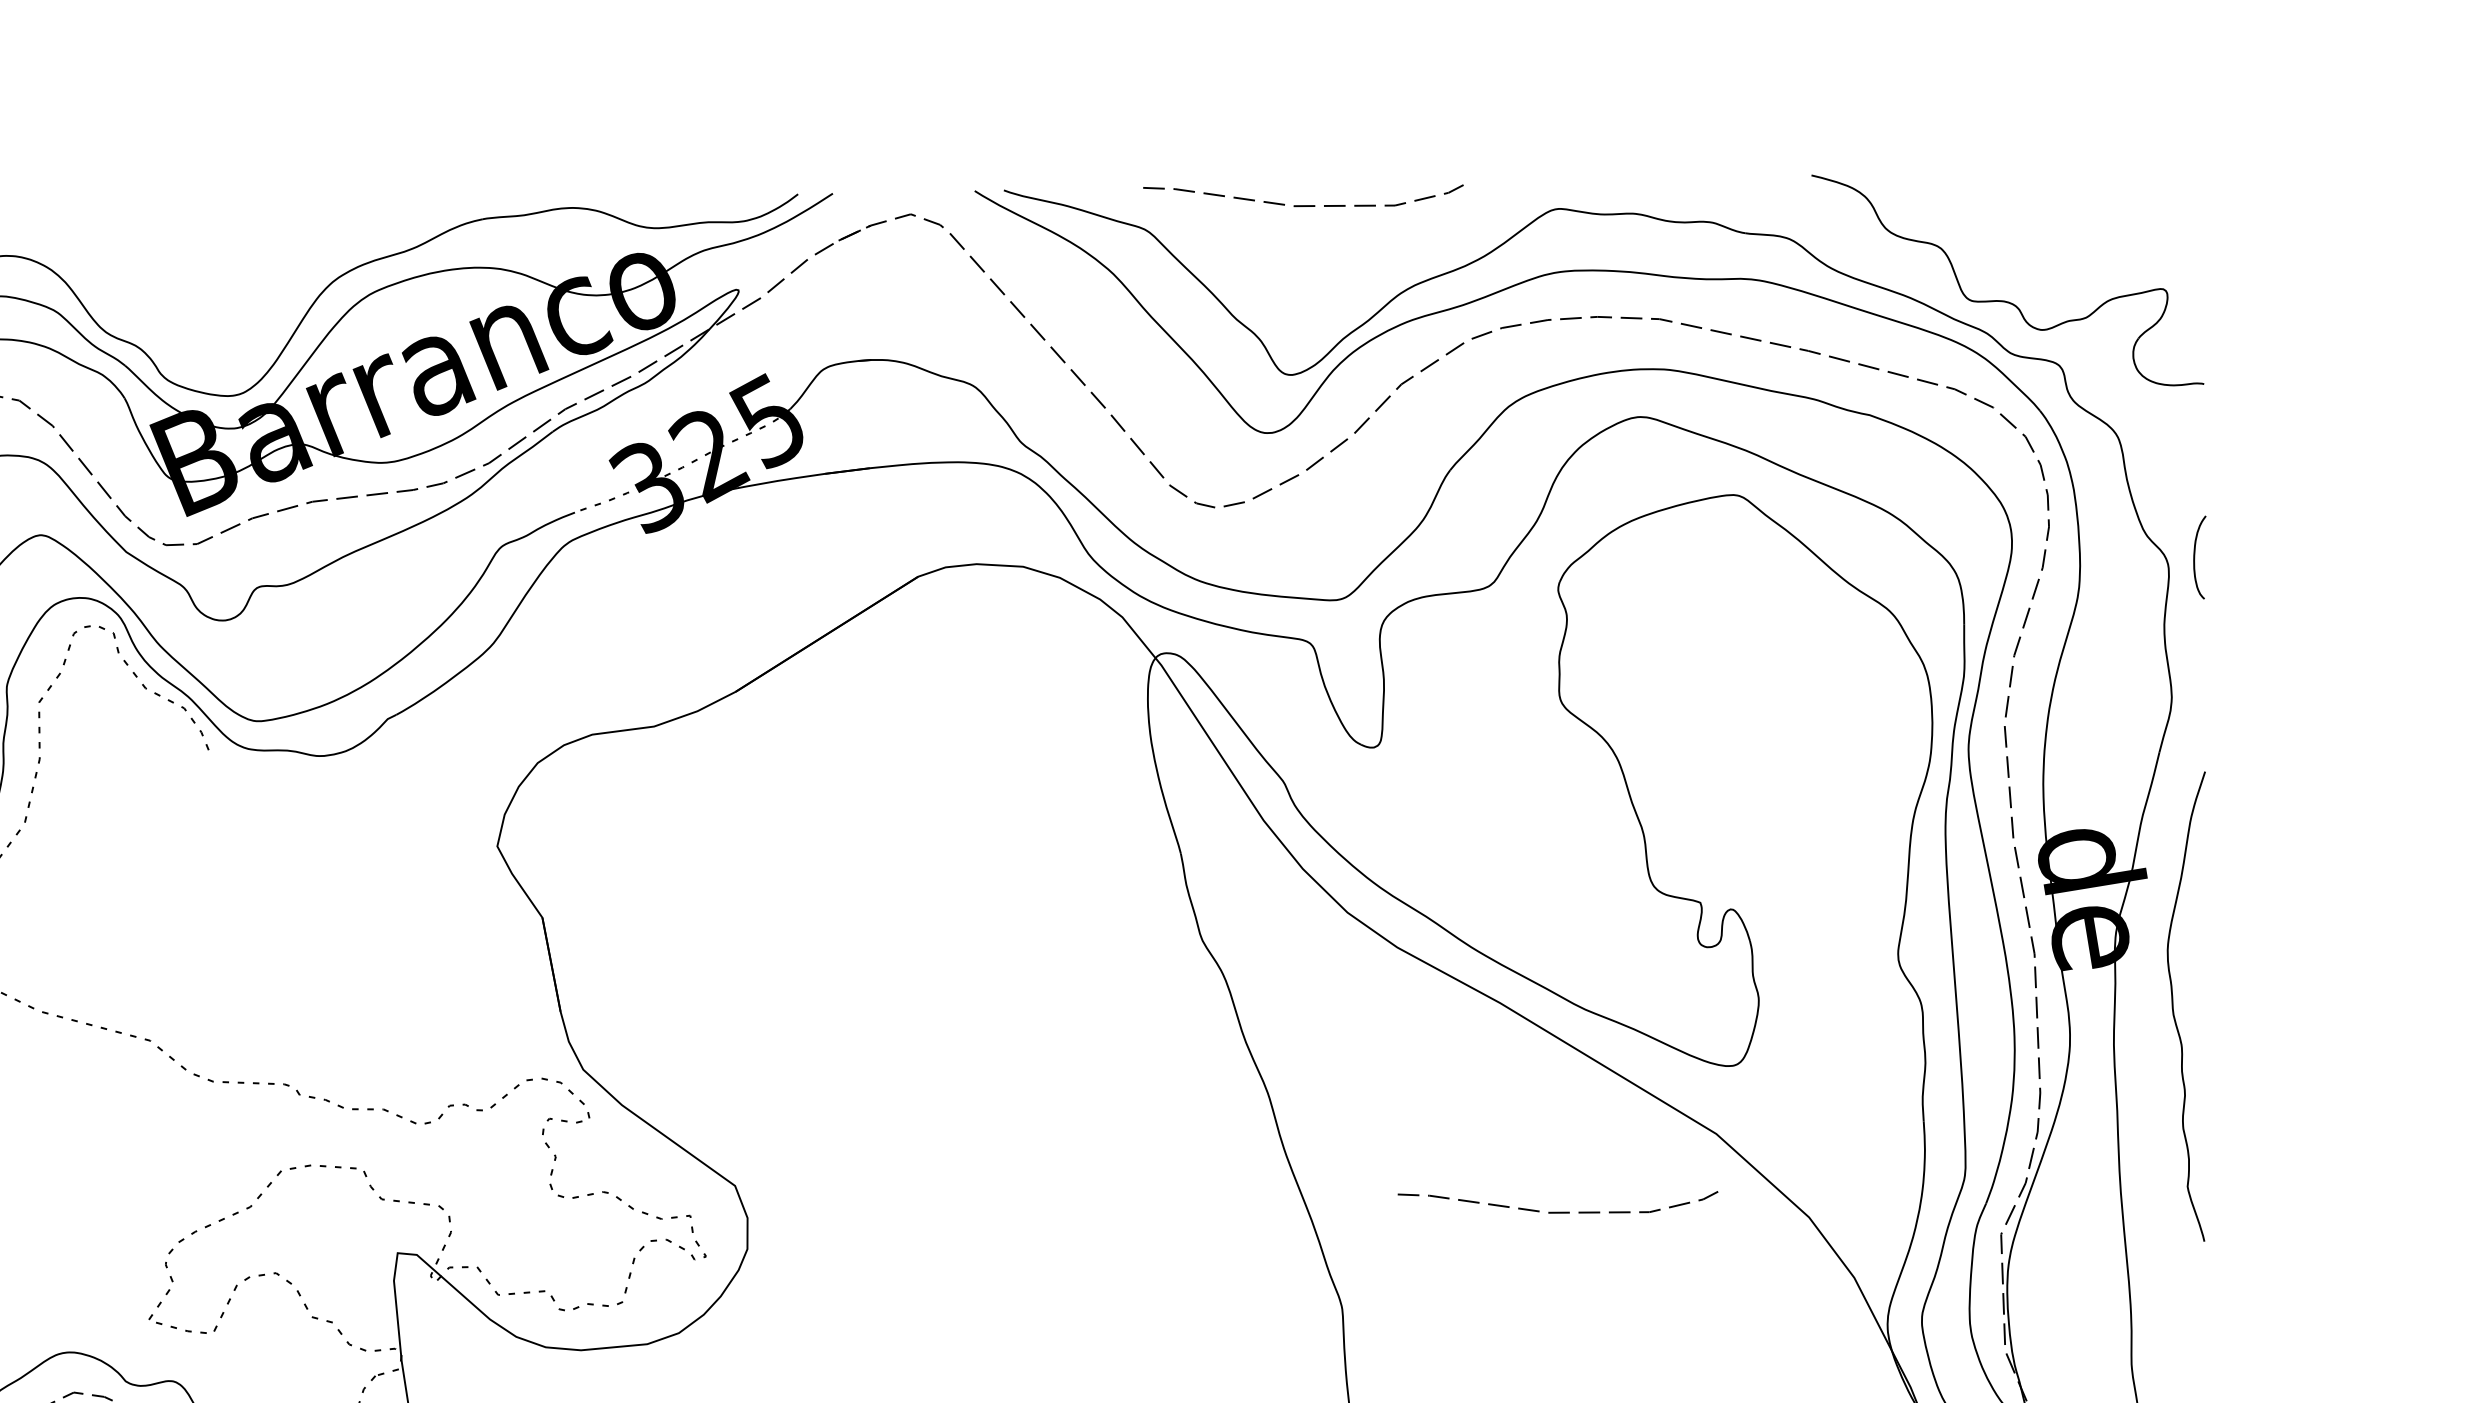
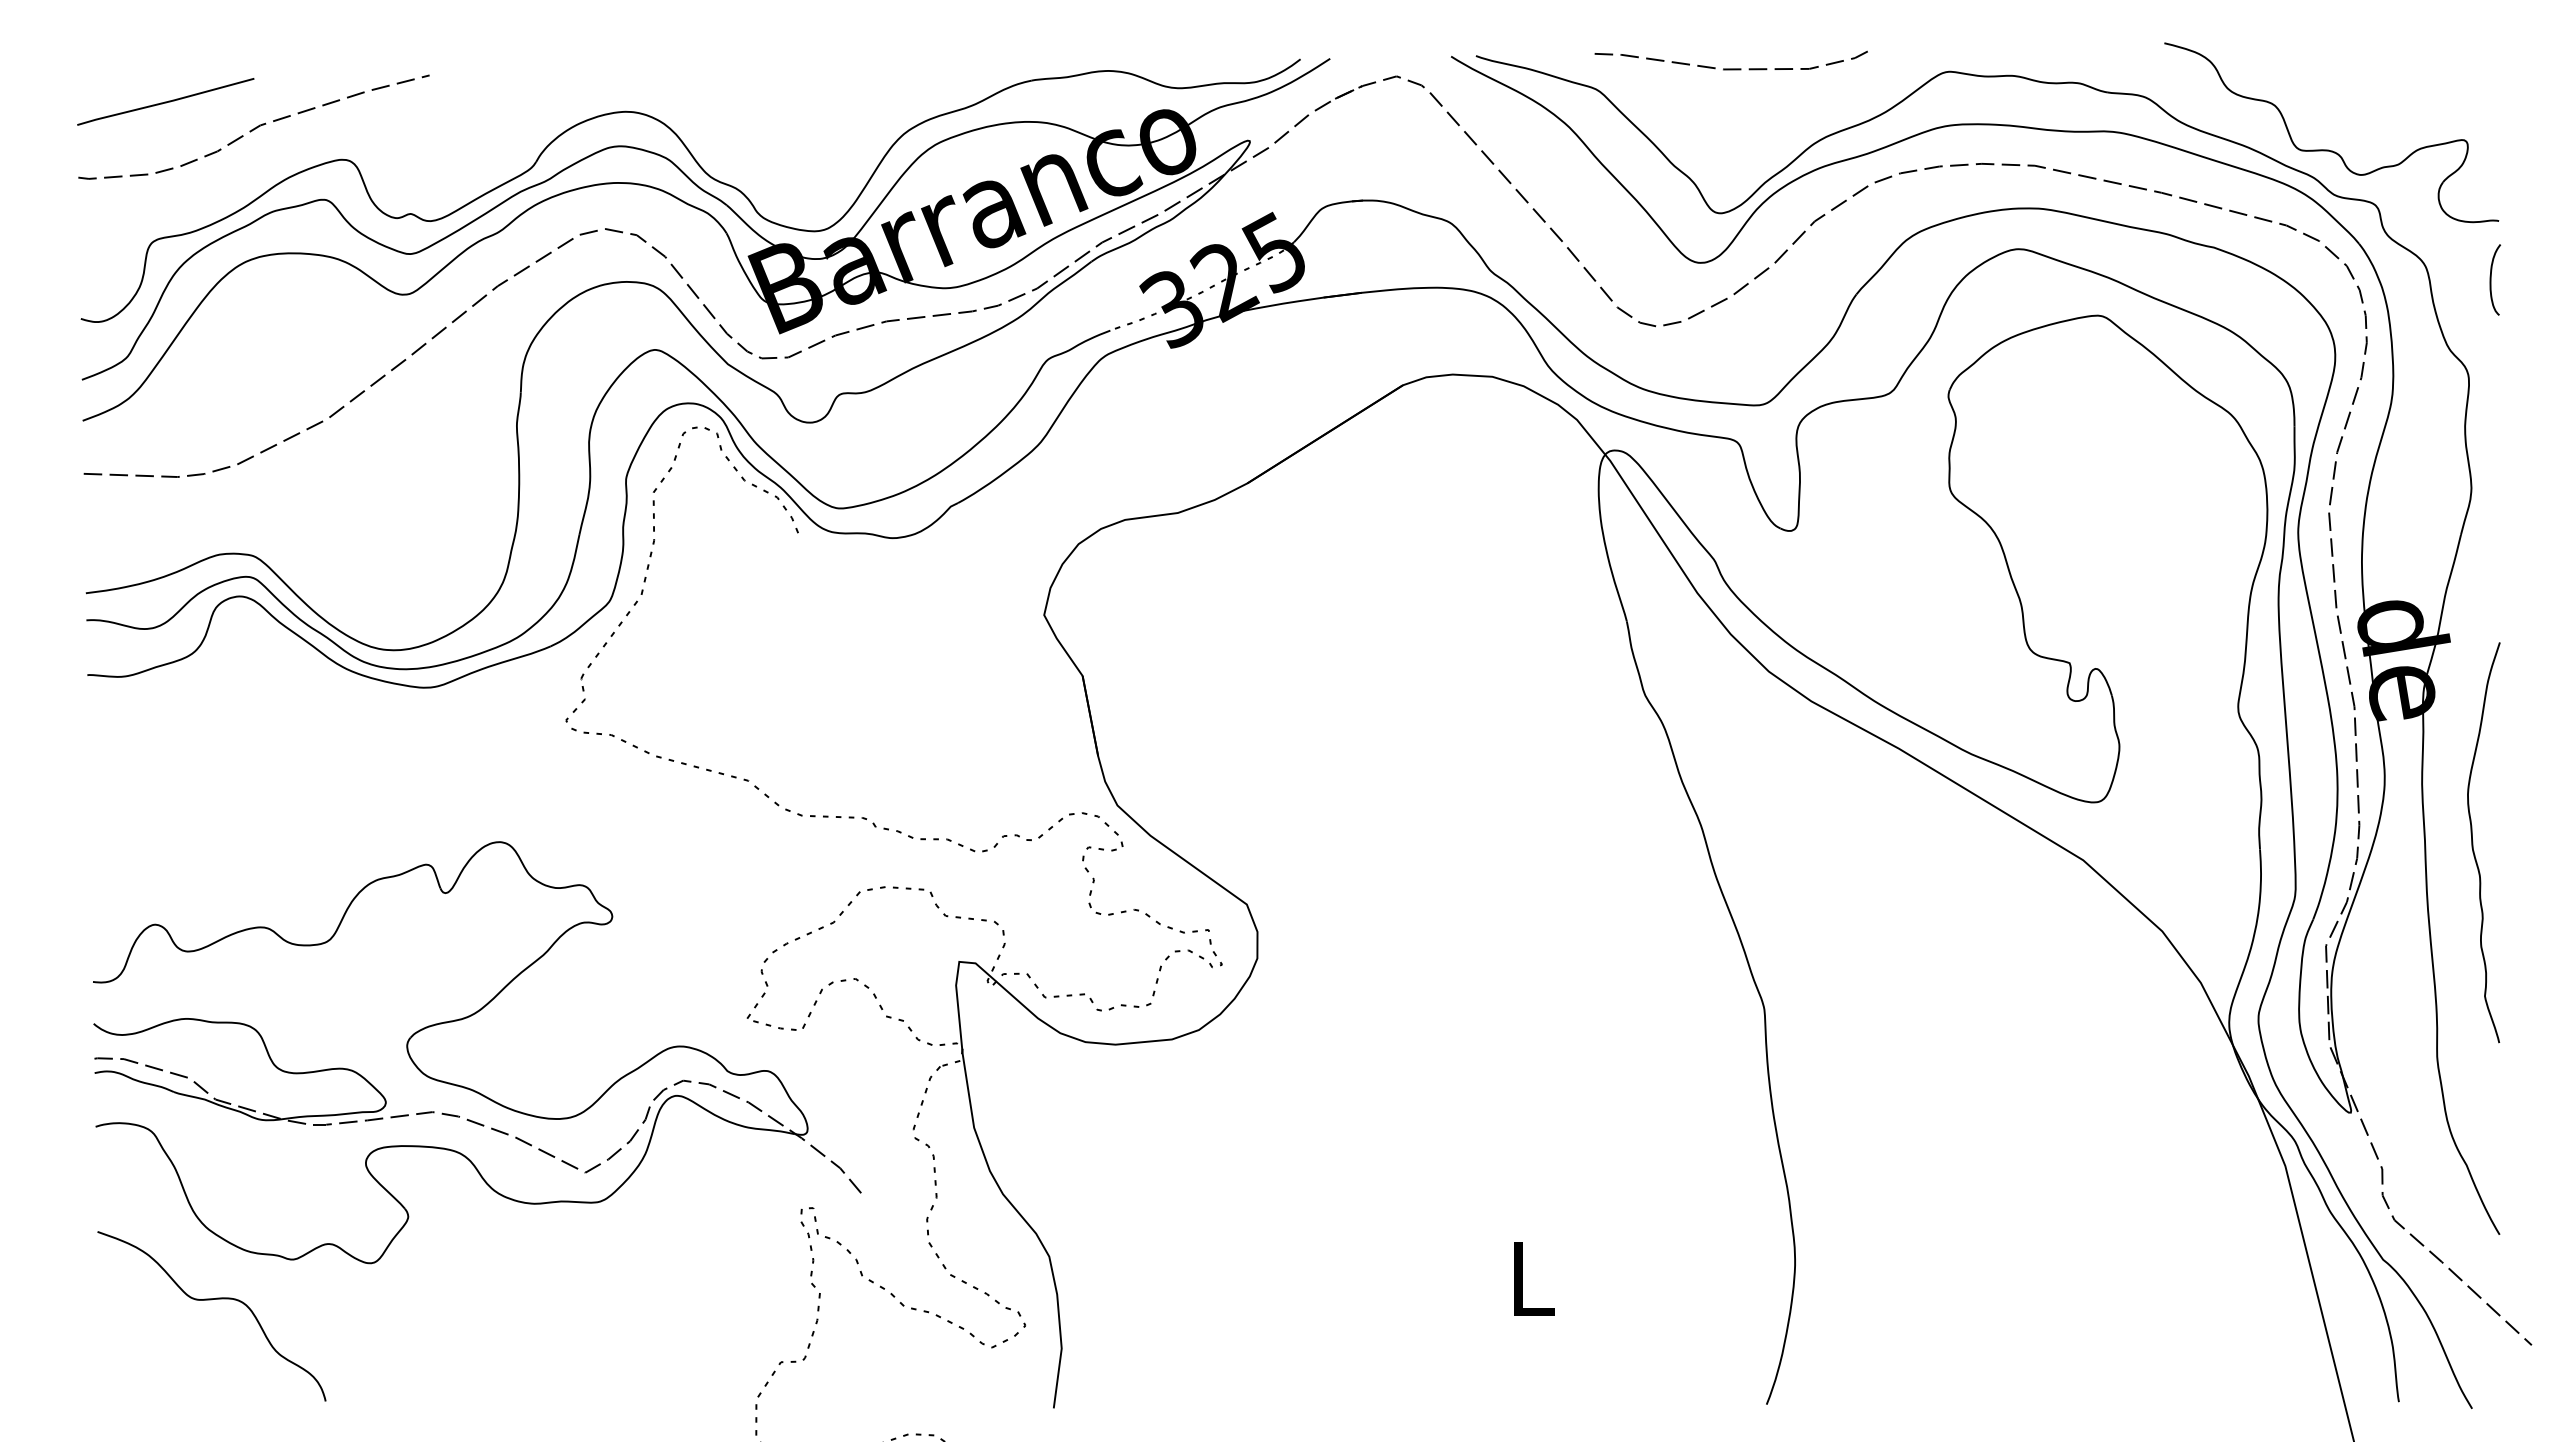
curve: (2195, 557) -> (2491, 279), moved
curve: (2174, 1006) -> (2473, 842), moved
curve: (1557, 1211) -> (1947, 926), removed

